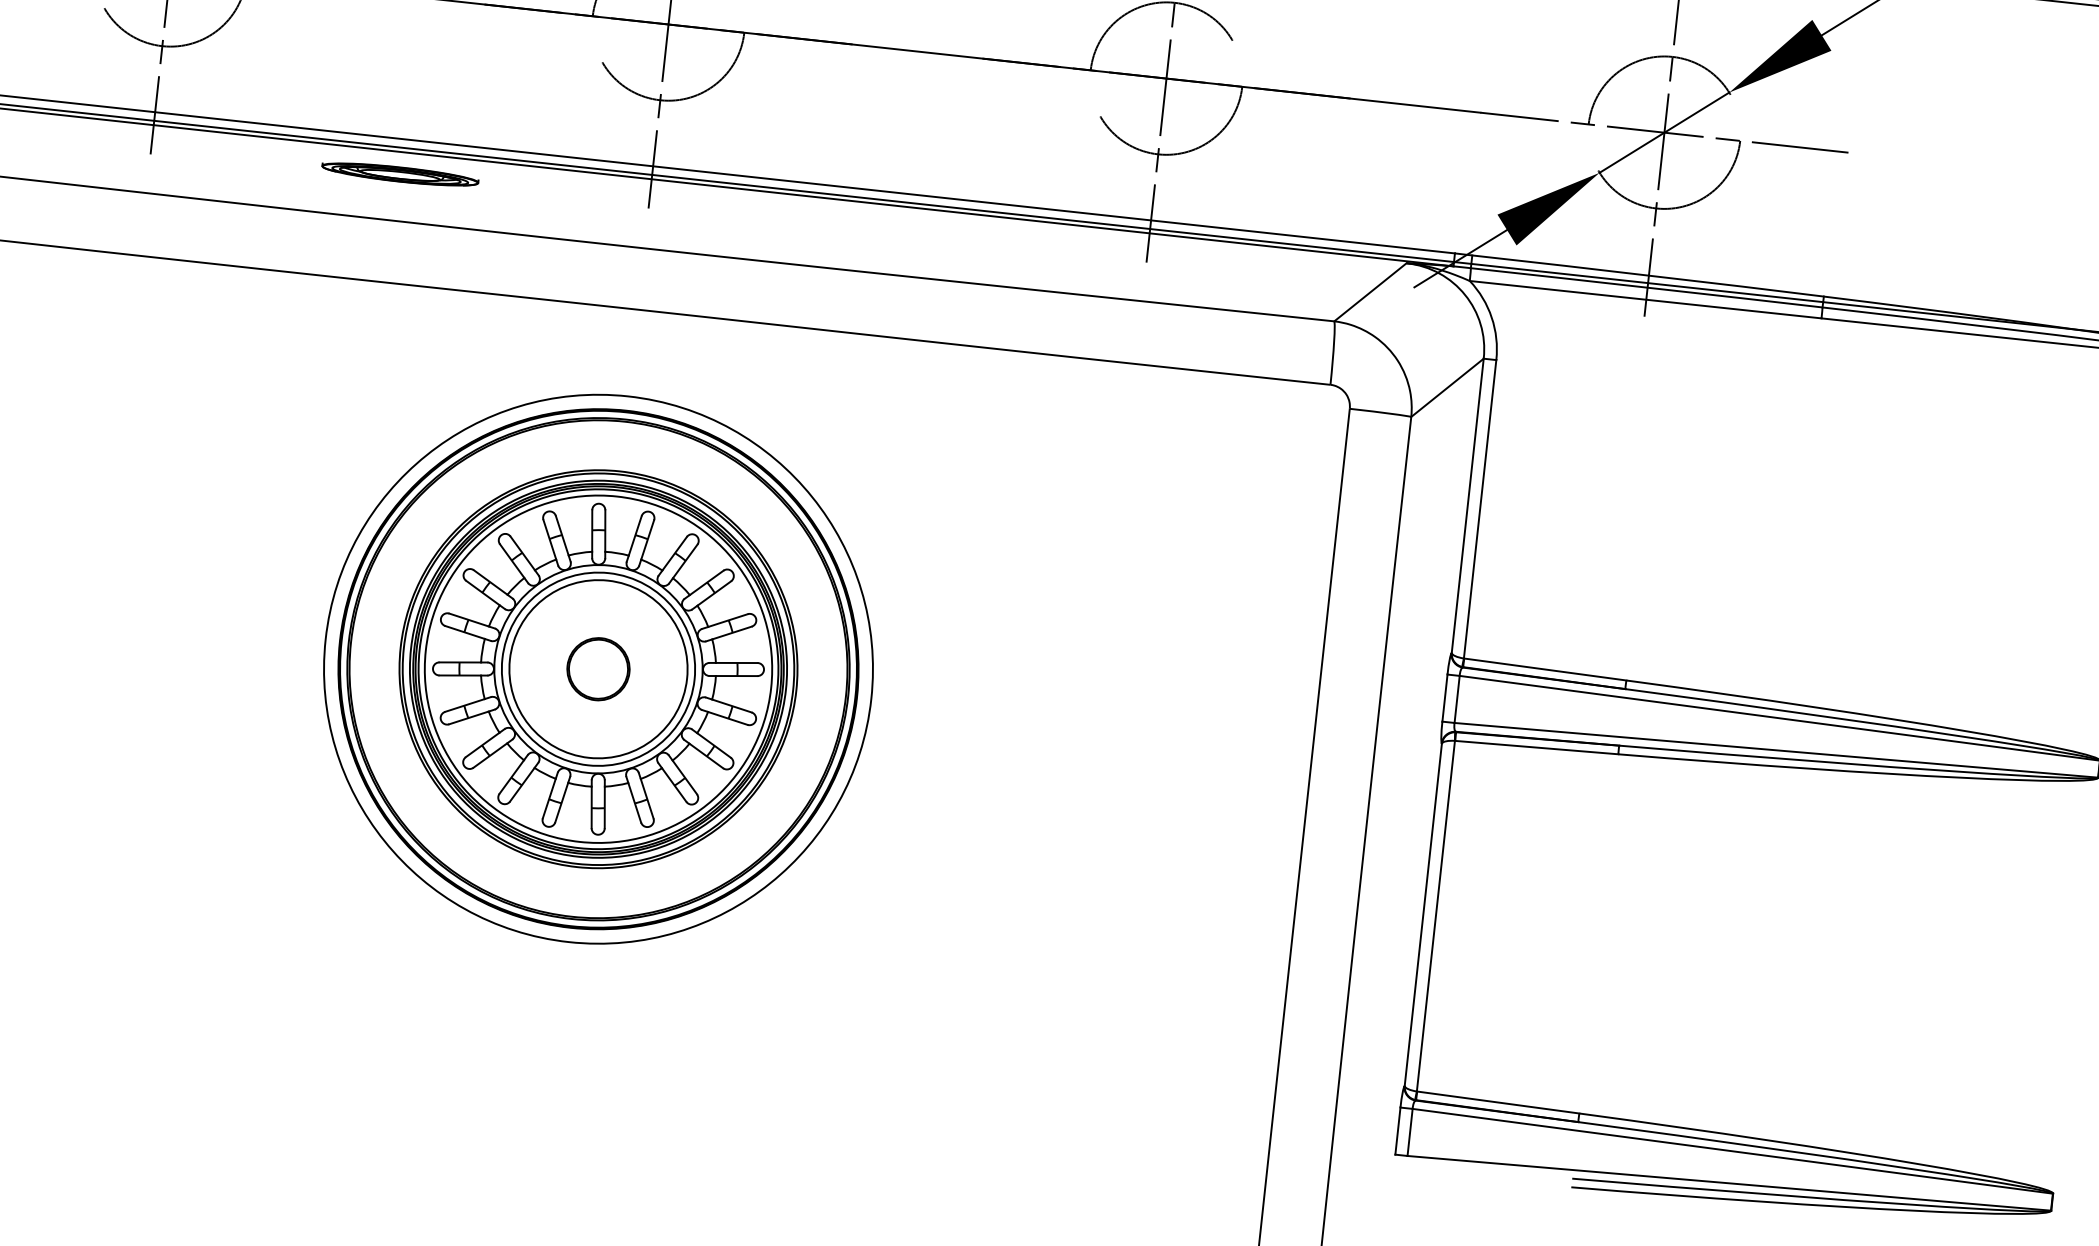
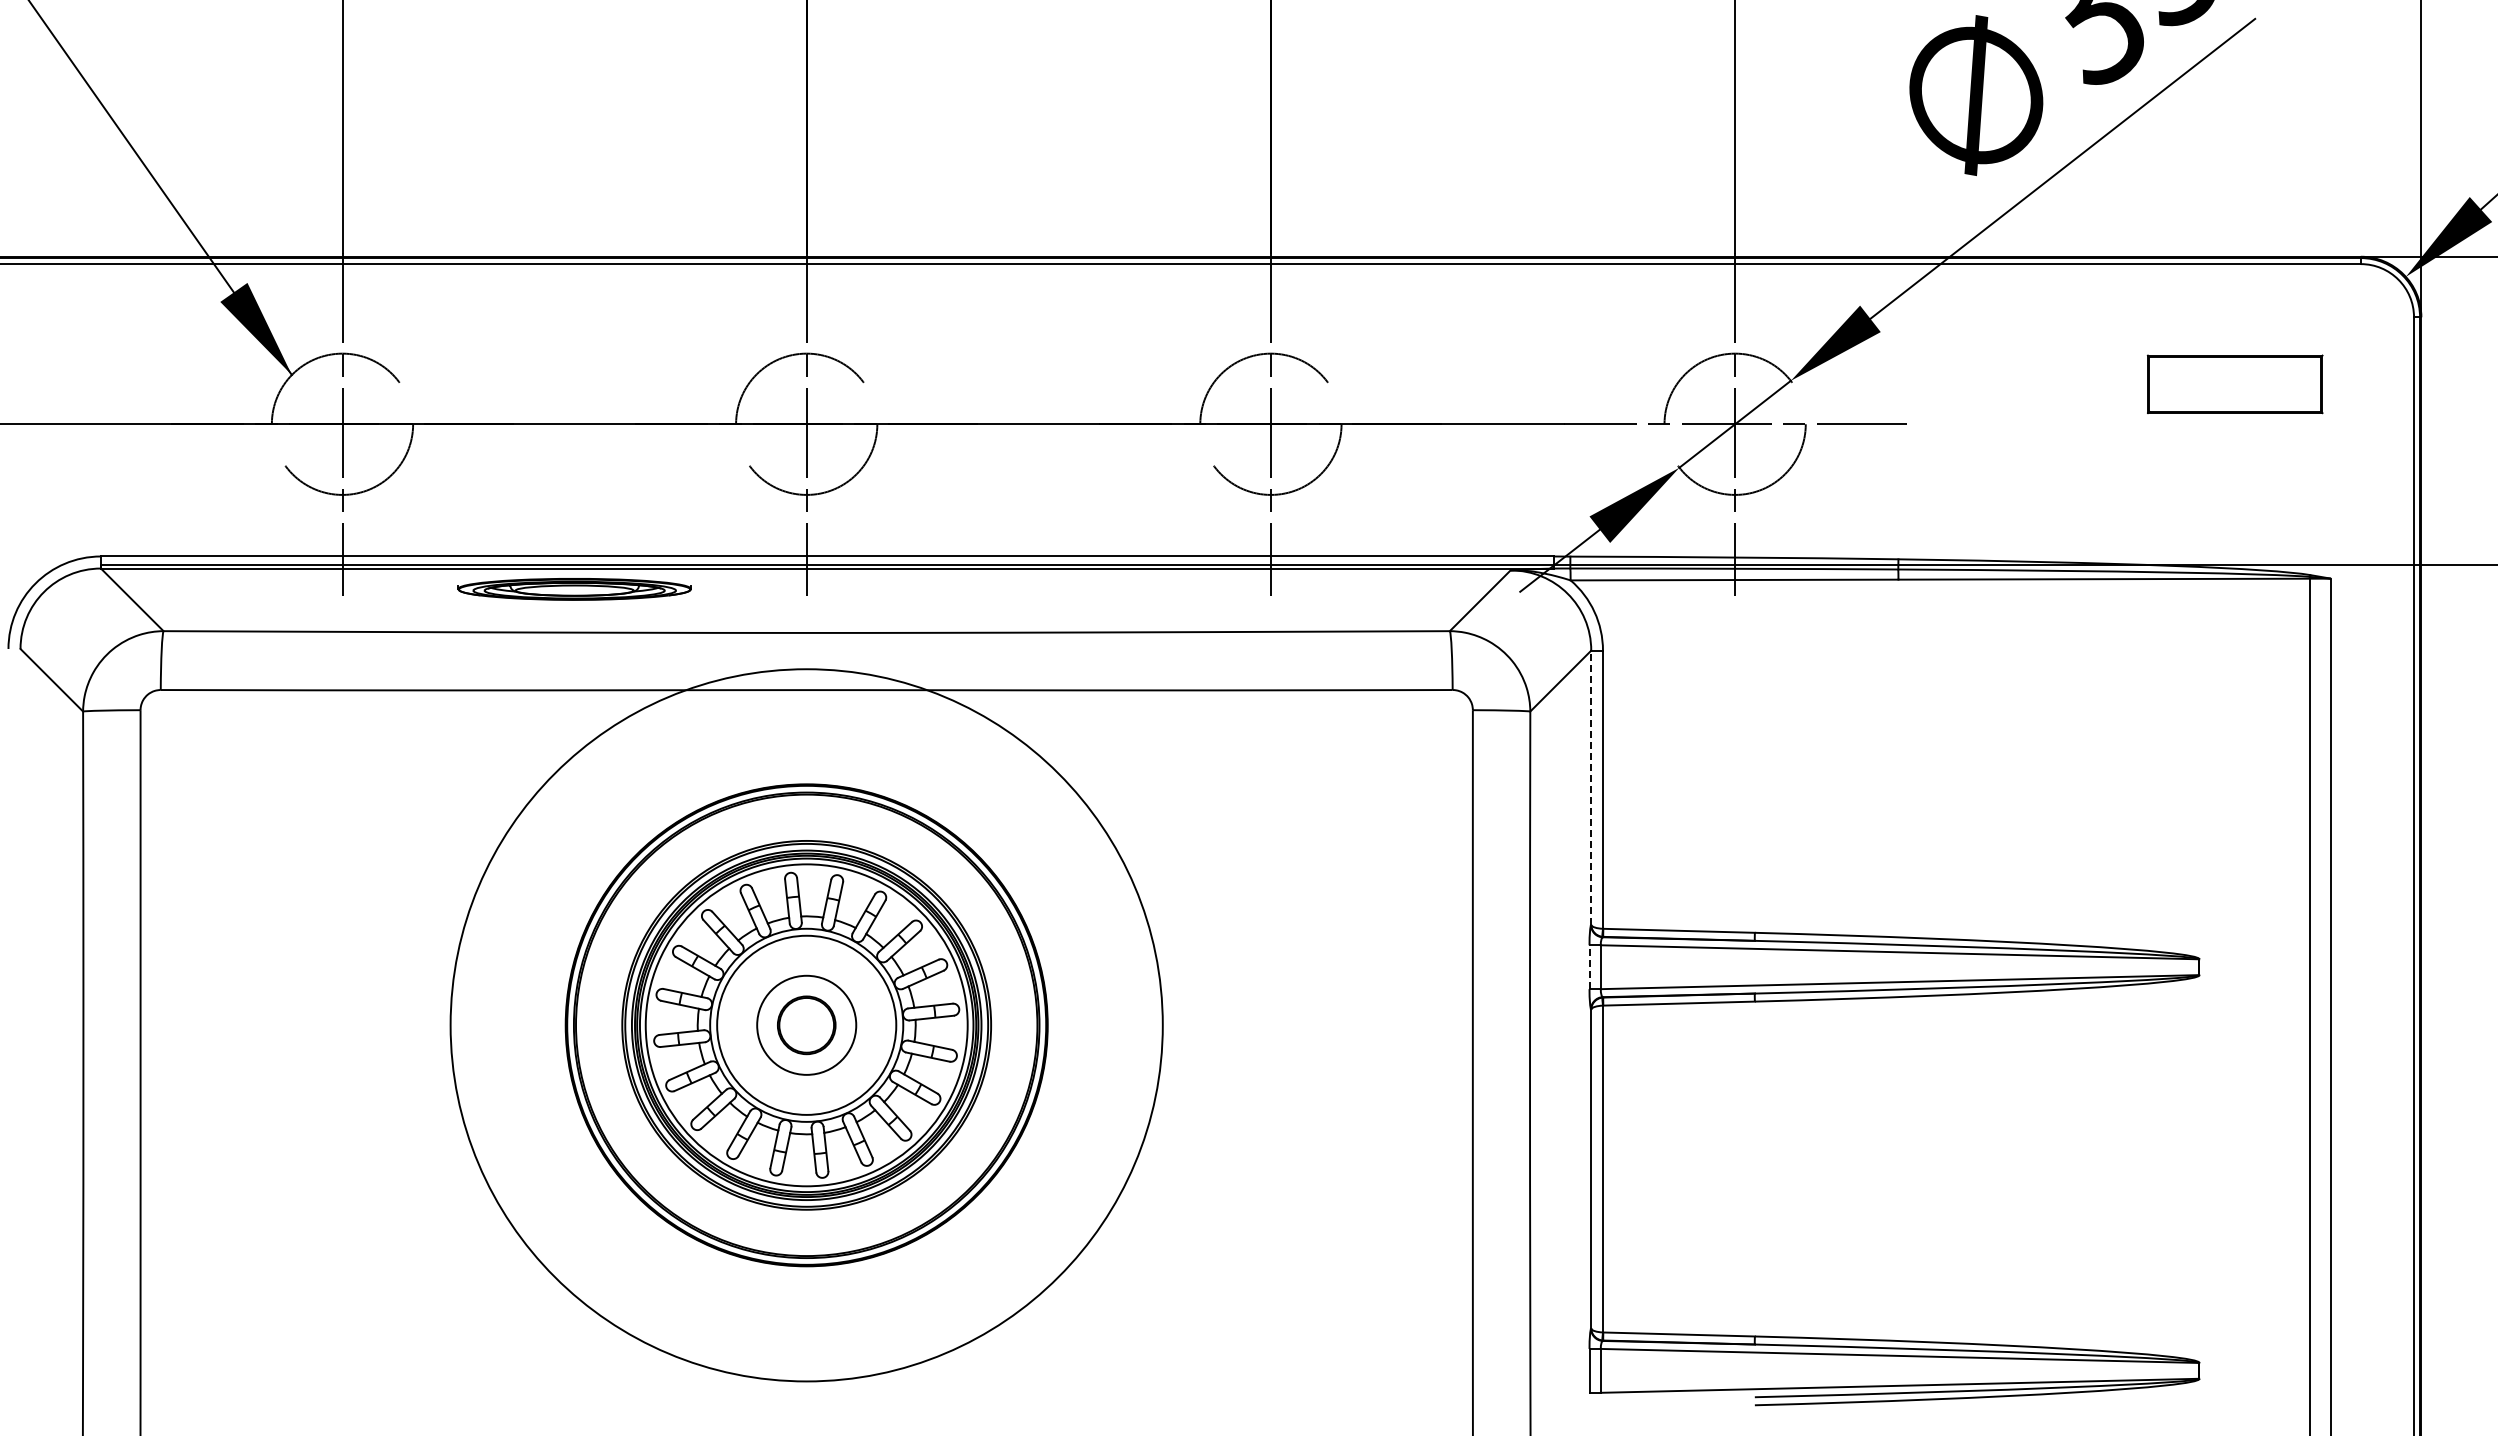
part: (400, 174) -> (574, 589), size x1.6
line: (1468, 505) -> (1591, 787), solid -> dashed
circle: (598, 668) -> (806, 1024), size x0.6
circle: (598, 668) -> (806, 1024), size x1.4
line: (1444, 698) -> (1589, 967), solid -> dashed

